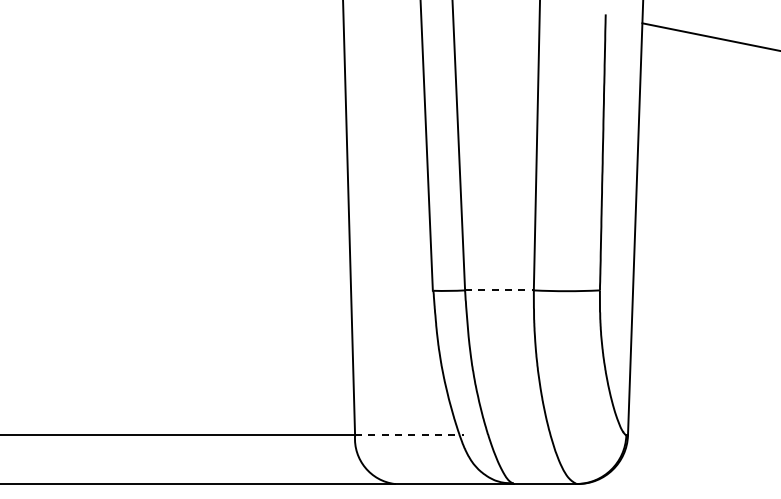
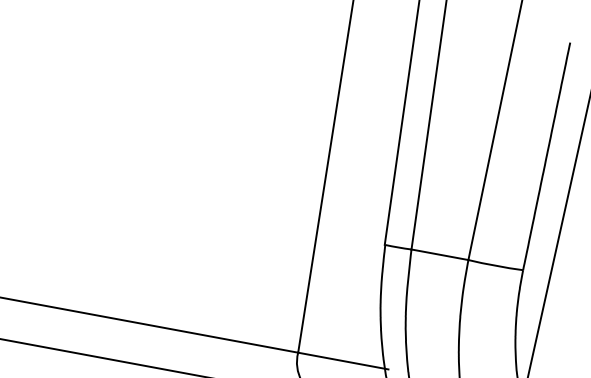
line: (499, 290) -> (439, 254), dashed -> solid
line: (409, 435) -> (343, 361), dashed -> solid

